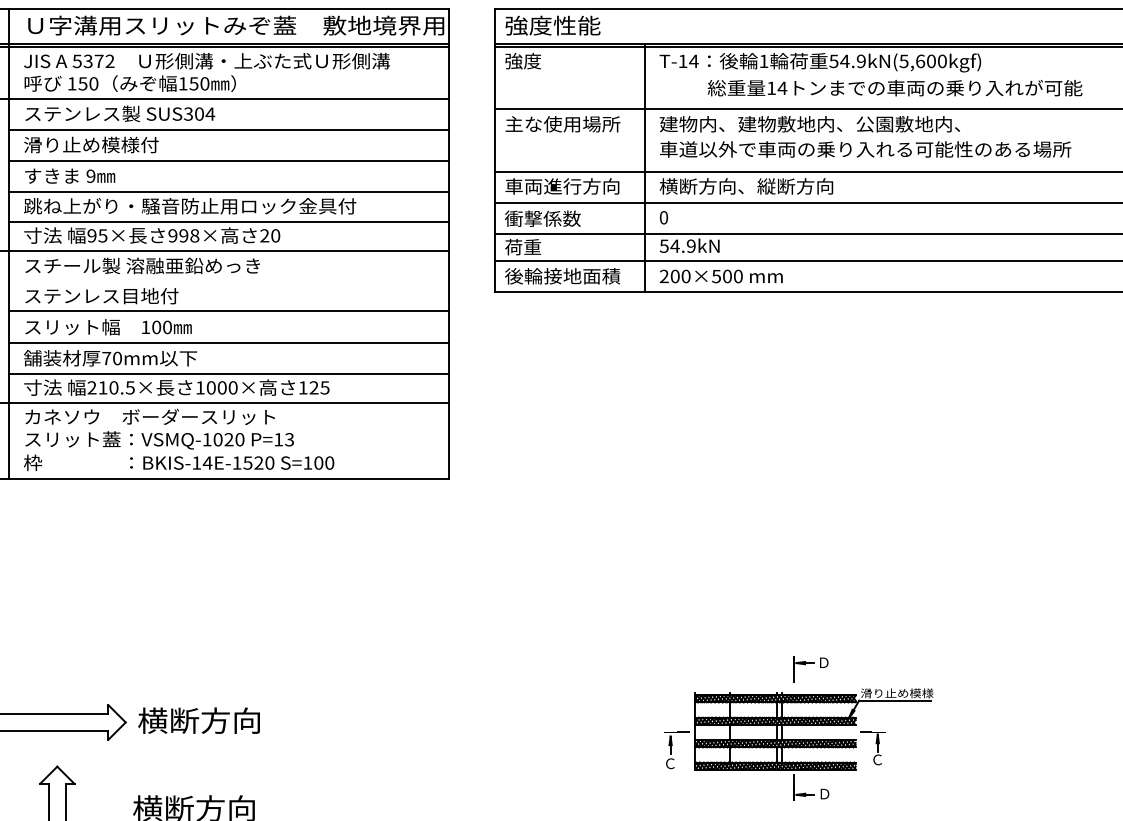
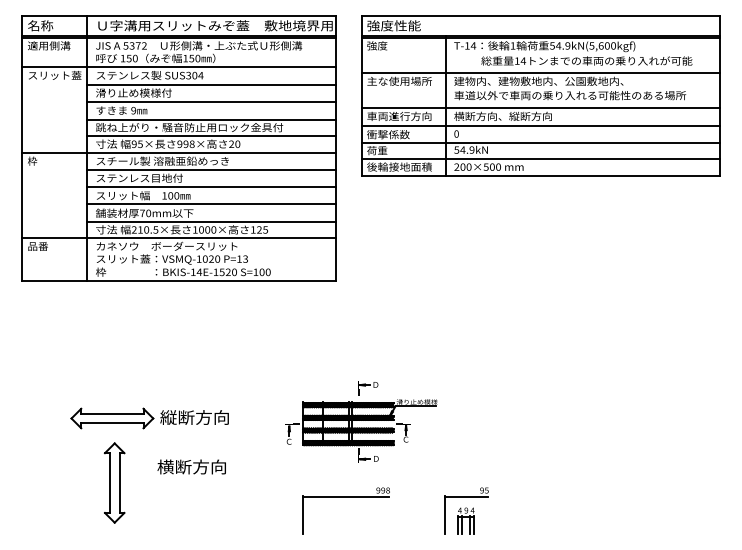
line: (229, 282) -> (211, 170), added
text: (152, 720) -> (168, 417), 横断方向 -> 縦断方向
part: (798, 727) -> (361, 421), moved

